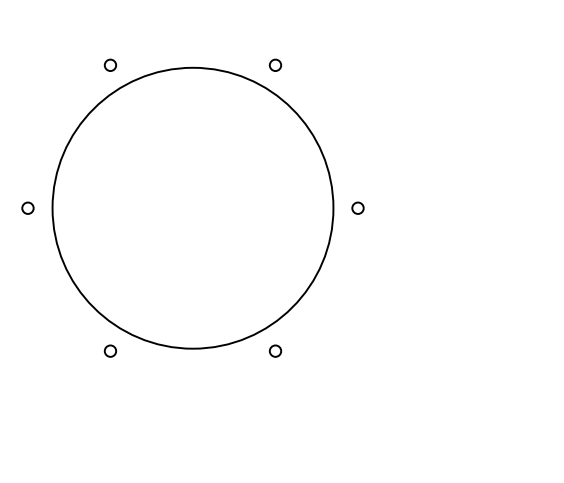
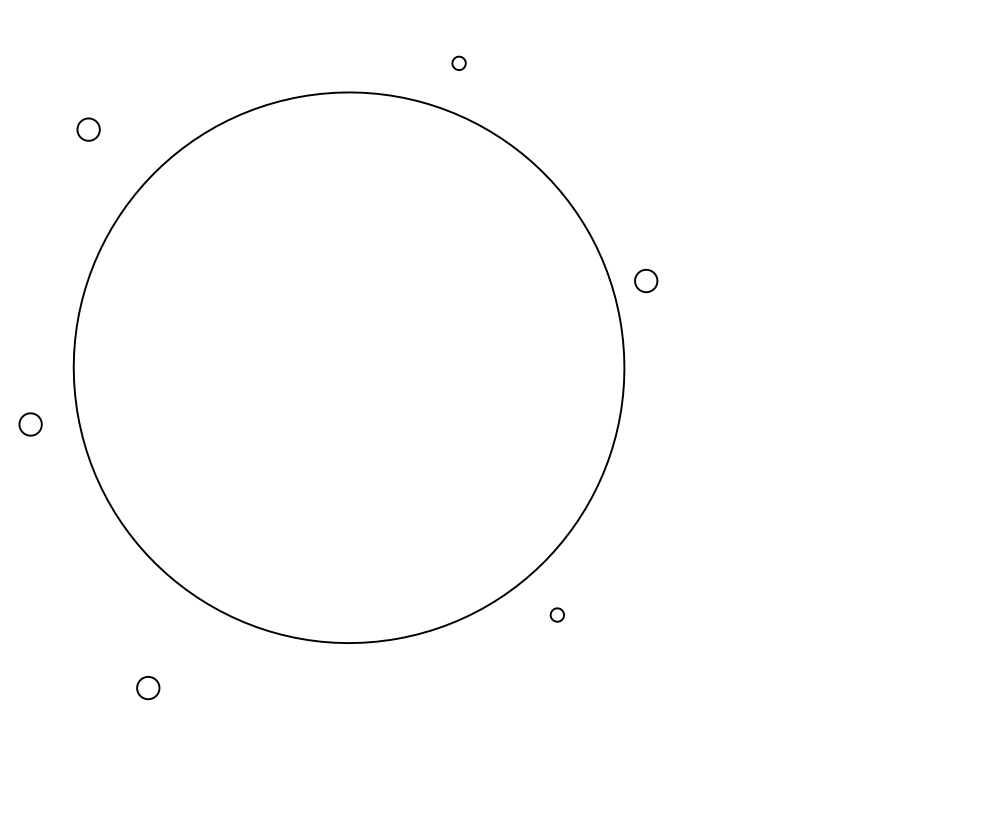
circle: (110, 64) -> (88, 128), moved
circle: (275, 64) -> (458, 62), size x0.6
circle: (357, 207) -> (644, 279), moved
circle: (109, 350) -> (146, 687), moved
circle: (275, 350) -> (557, 613), size x0.6

